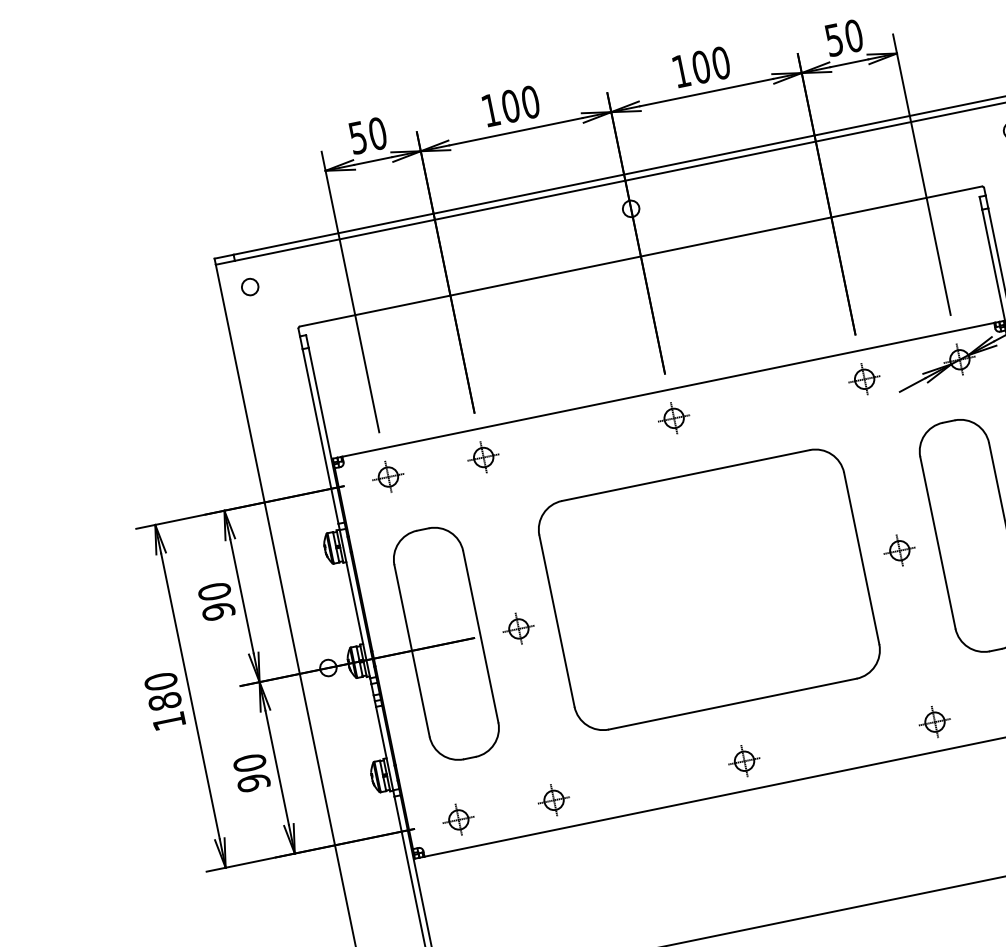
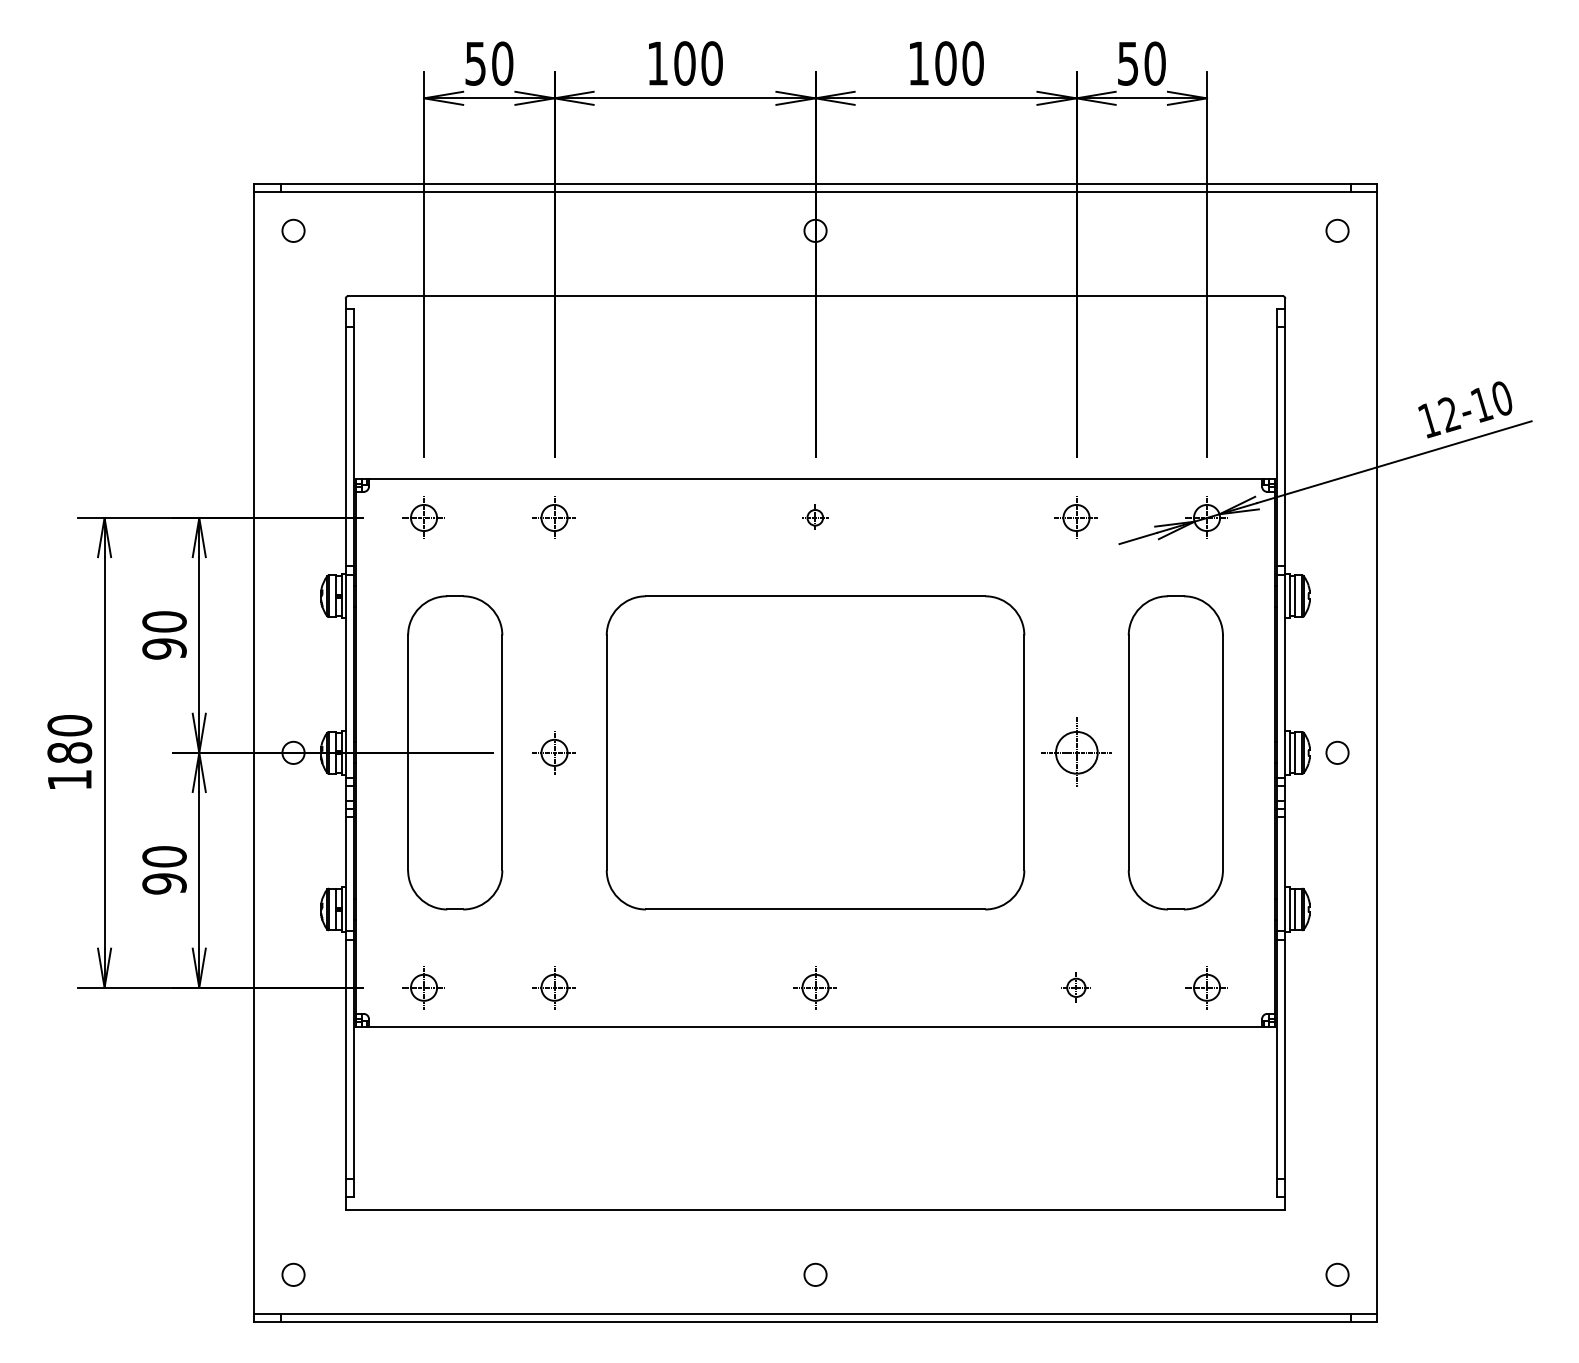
part: (673, 418) -> (814, 517), size x0.6
part: (899, 550) -> (1075, 752), size x1.6
part: (934, 722) -> (1075, 987), size x0.7

